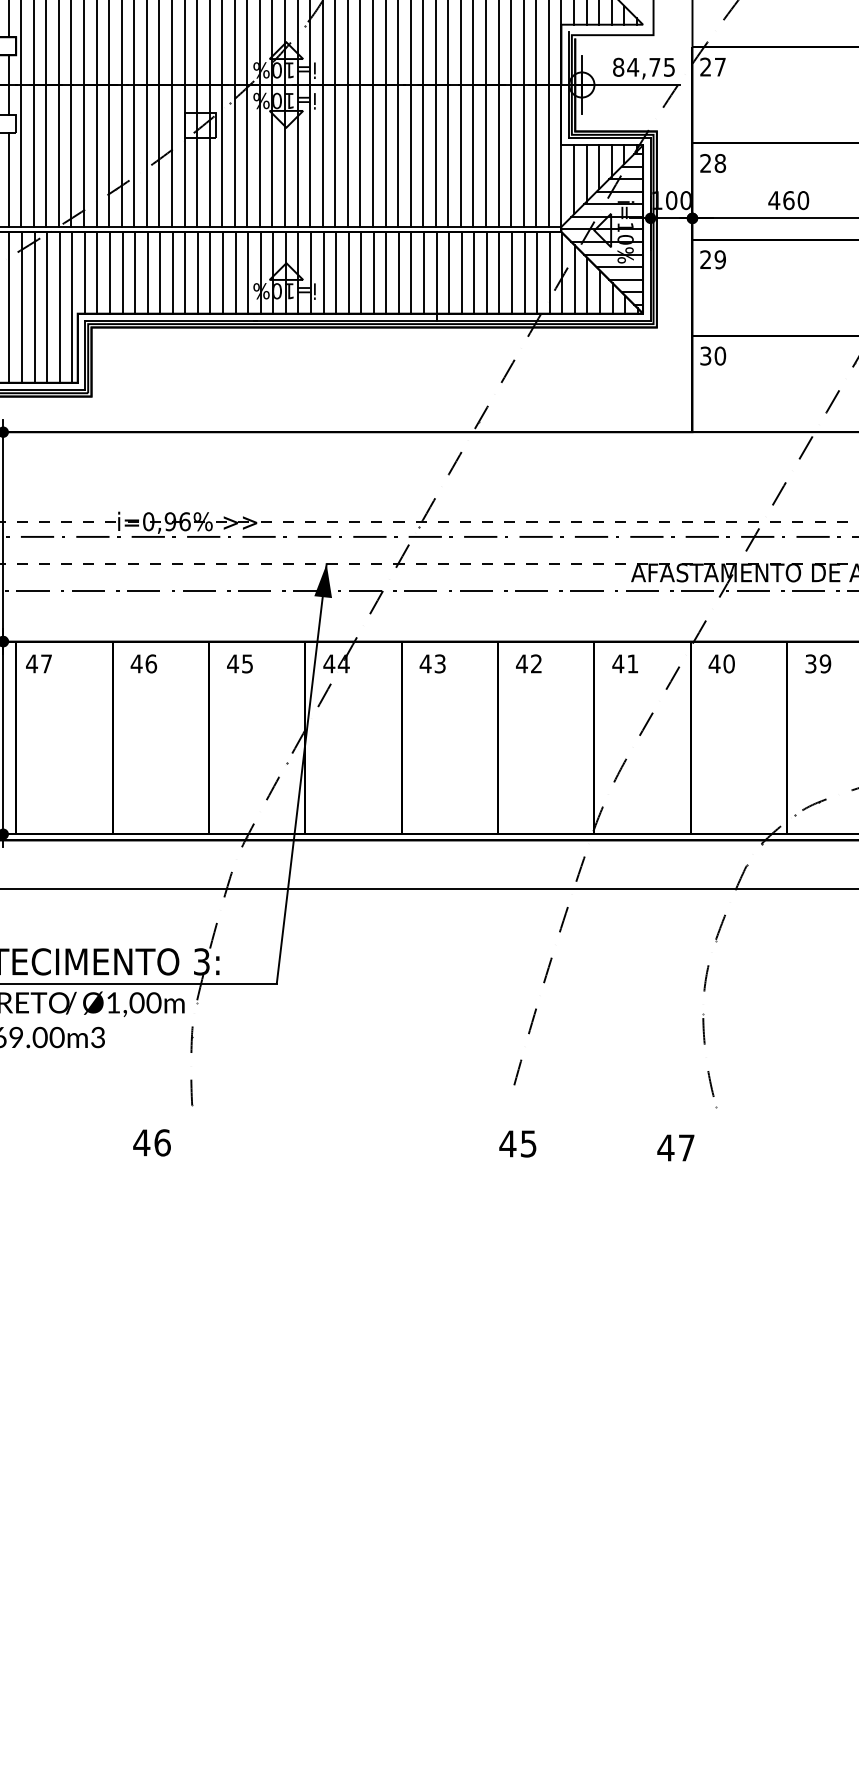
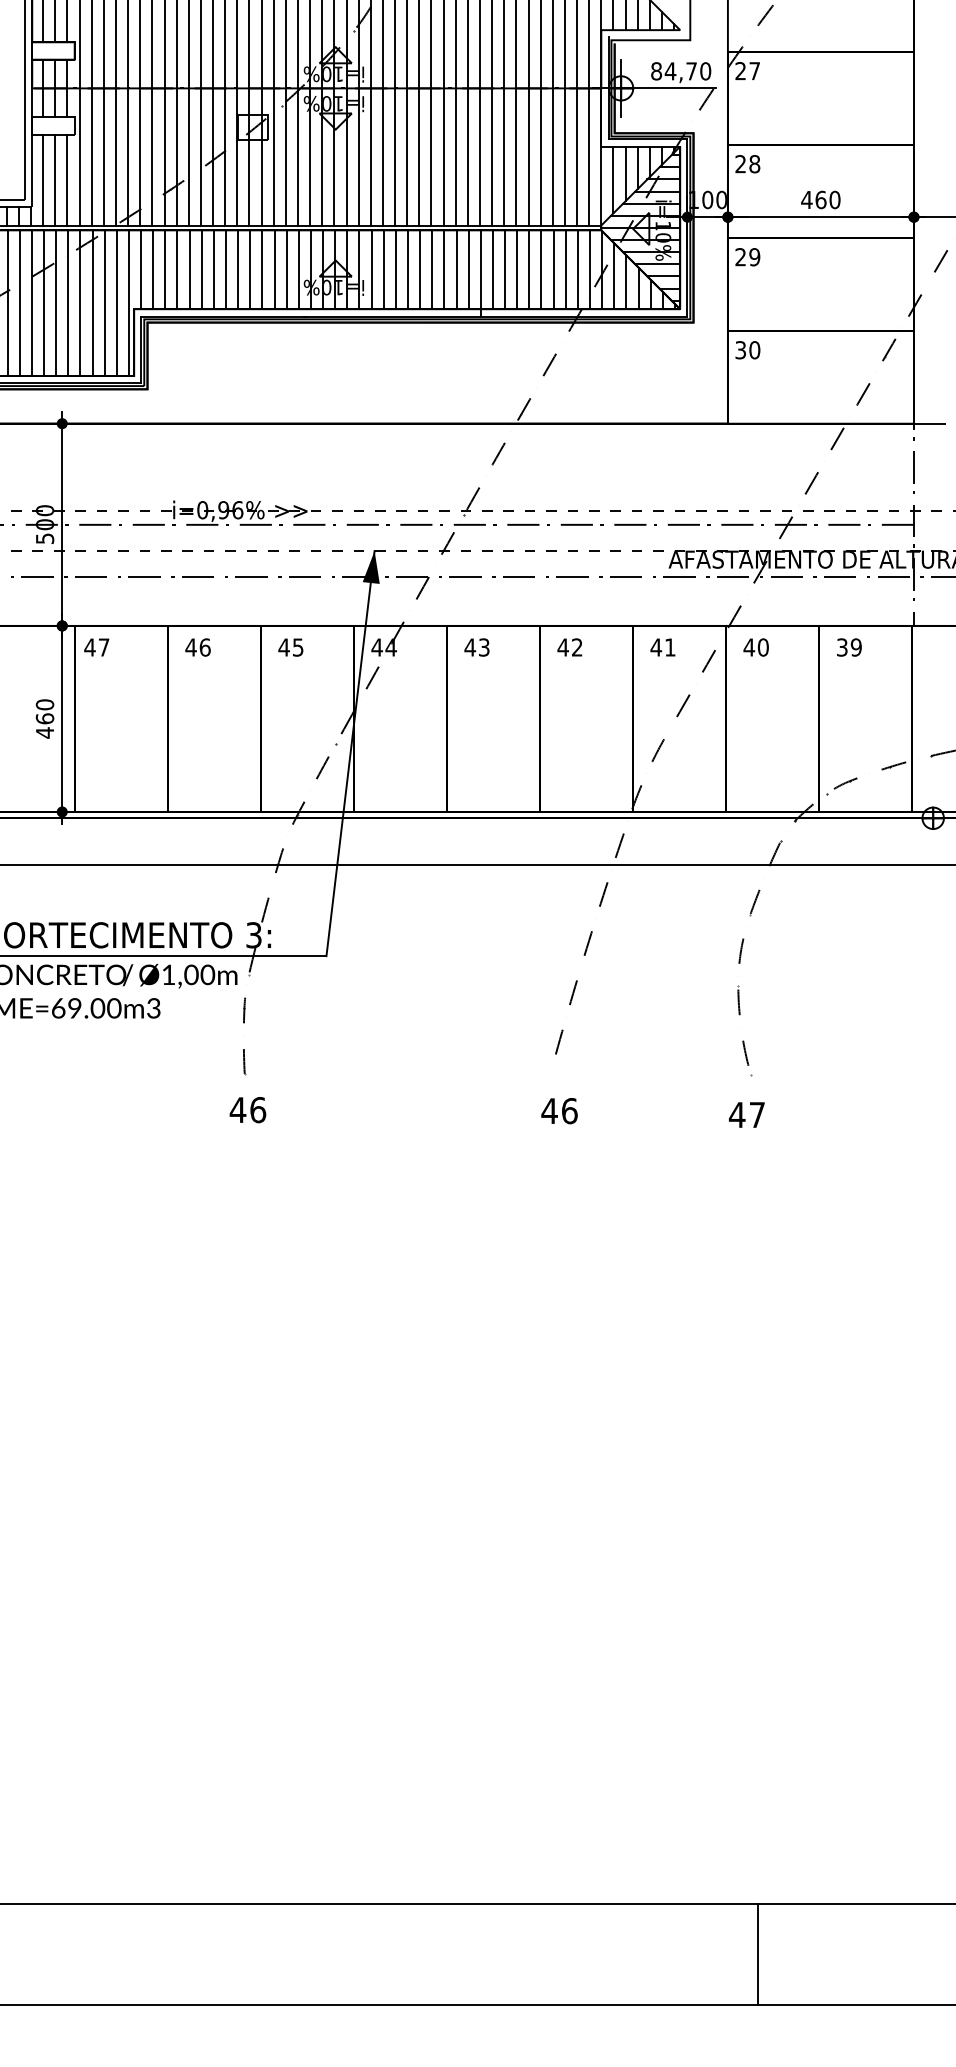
text: (669, 67) -> (705, 71), 84,75 -> 84,70
text: (151, 1143) -> (247, 1110), moved
text: (528, 1144) -> (569, 1111), 45 -> 46
text: (675, 1147) -> (746, 1114), moved

